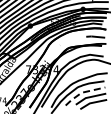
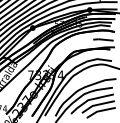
line: (82, 92) -> (89, 99), dashed -> solid

